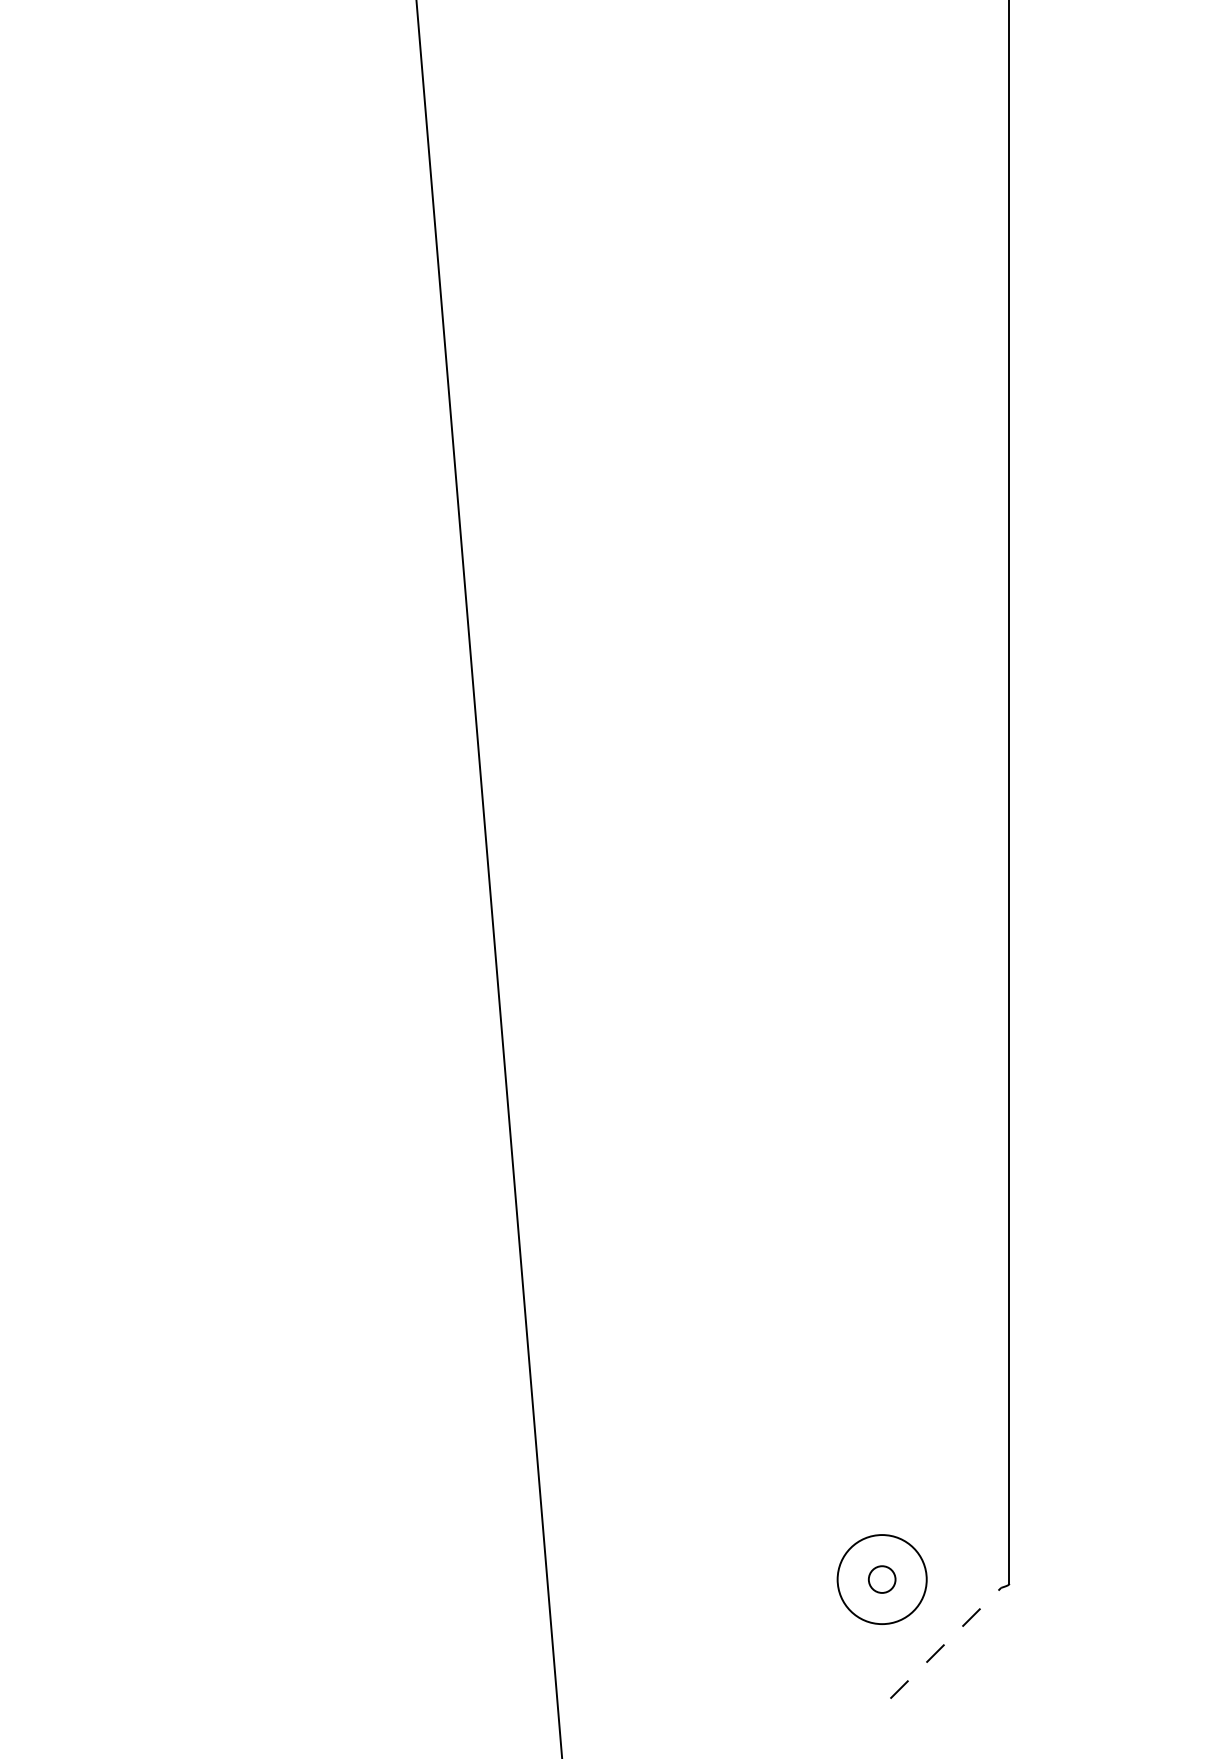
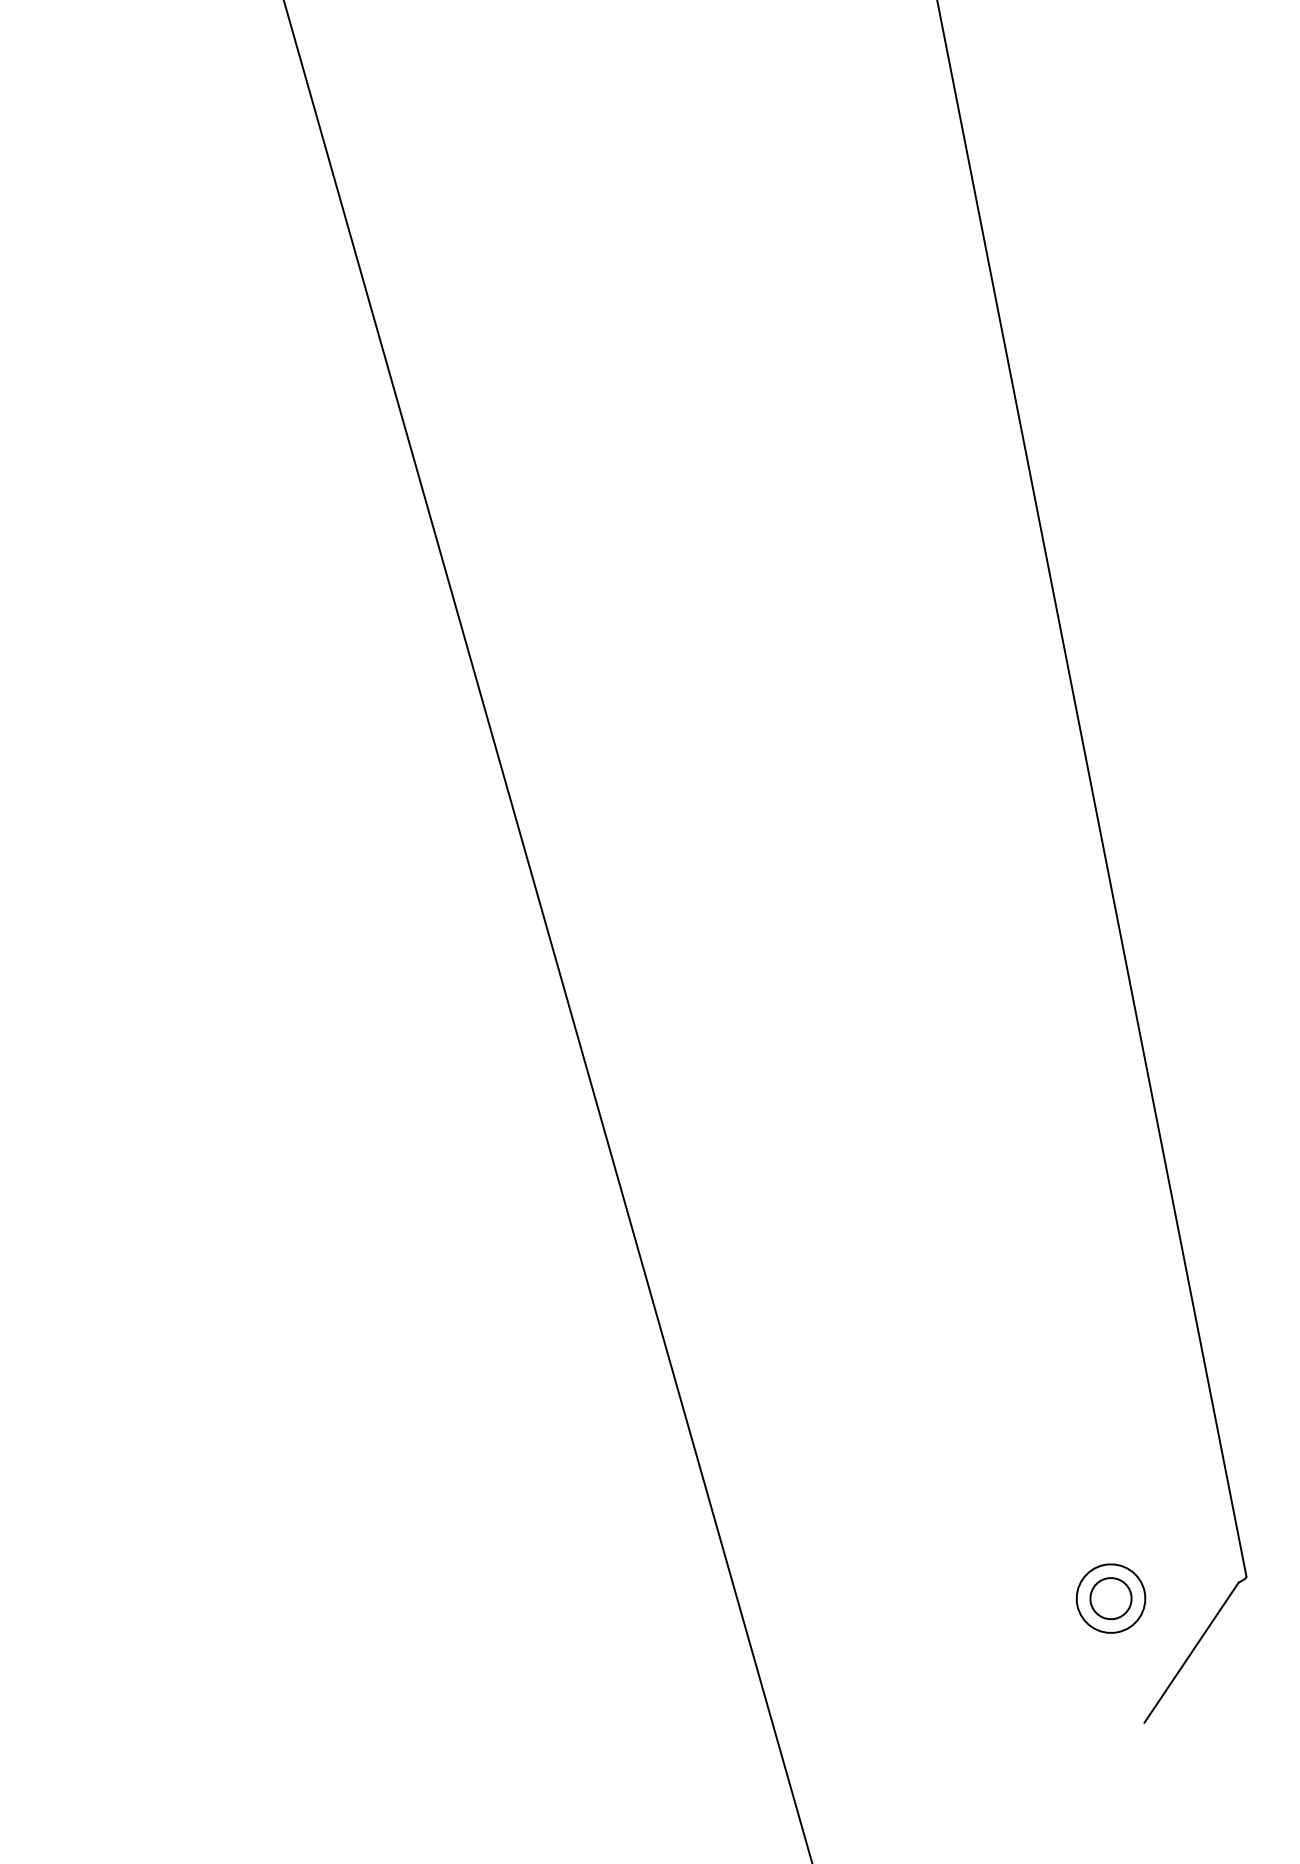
circle: (882, 1579) -> (1111, 1598), size x0.71
circle: (882, 1579) -> (1111, 1598), size x1.43
line: (946, 1642) -> (1192, 1651), dashed -> solid

